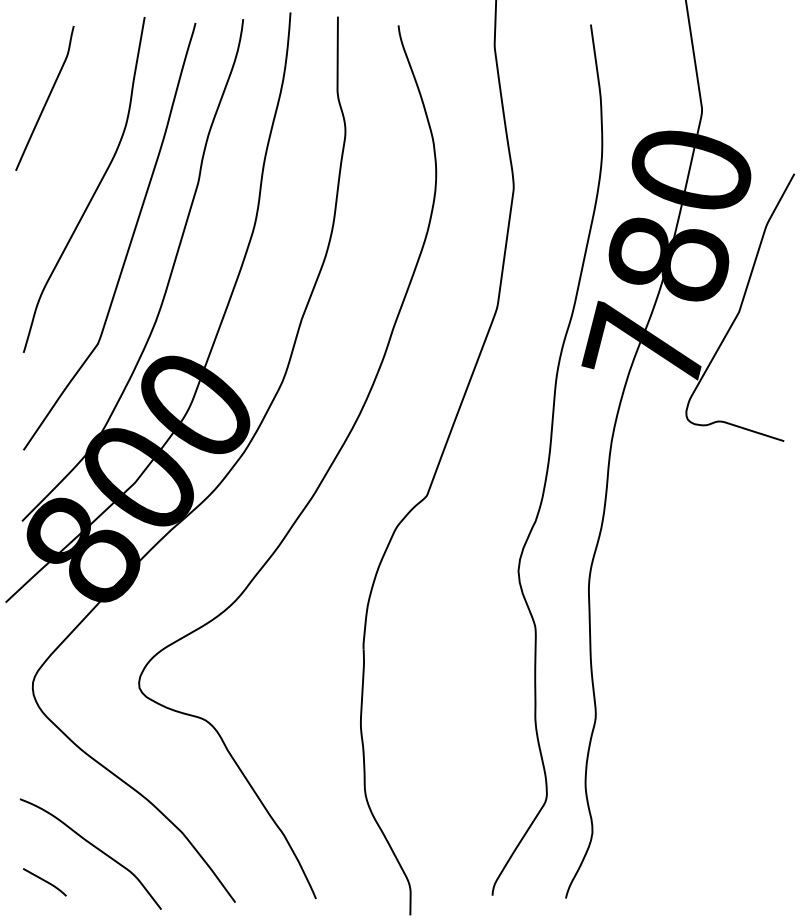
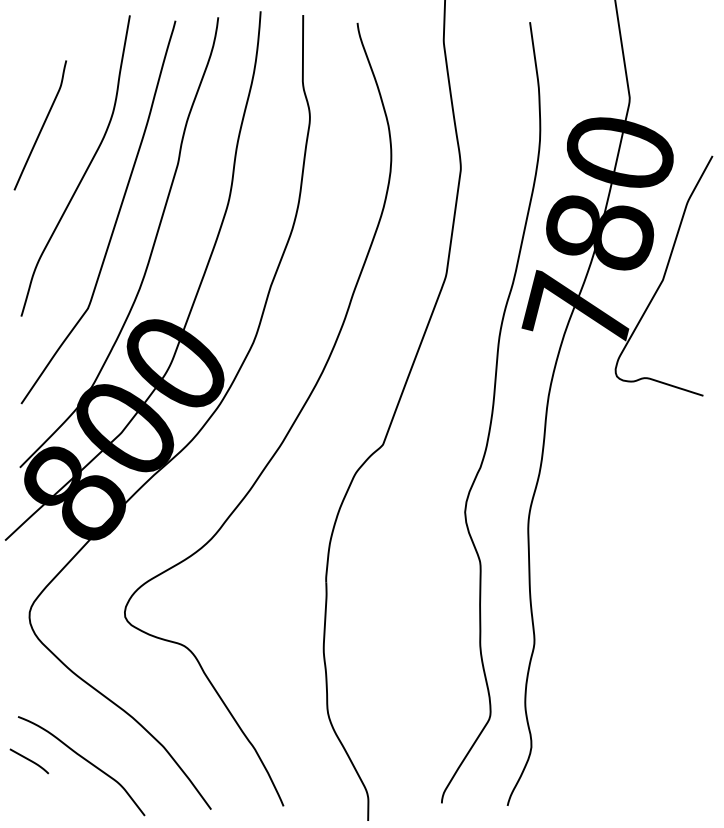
curve: (46, 99) -> (41, 126), moved
curve: (44, 882) -> (29, 761), moved

